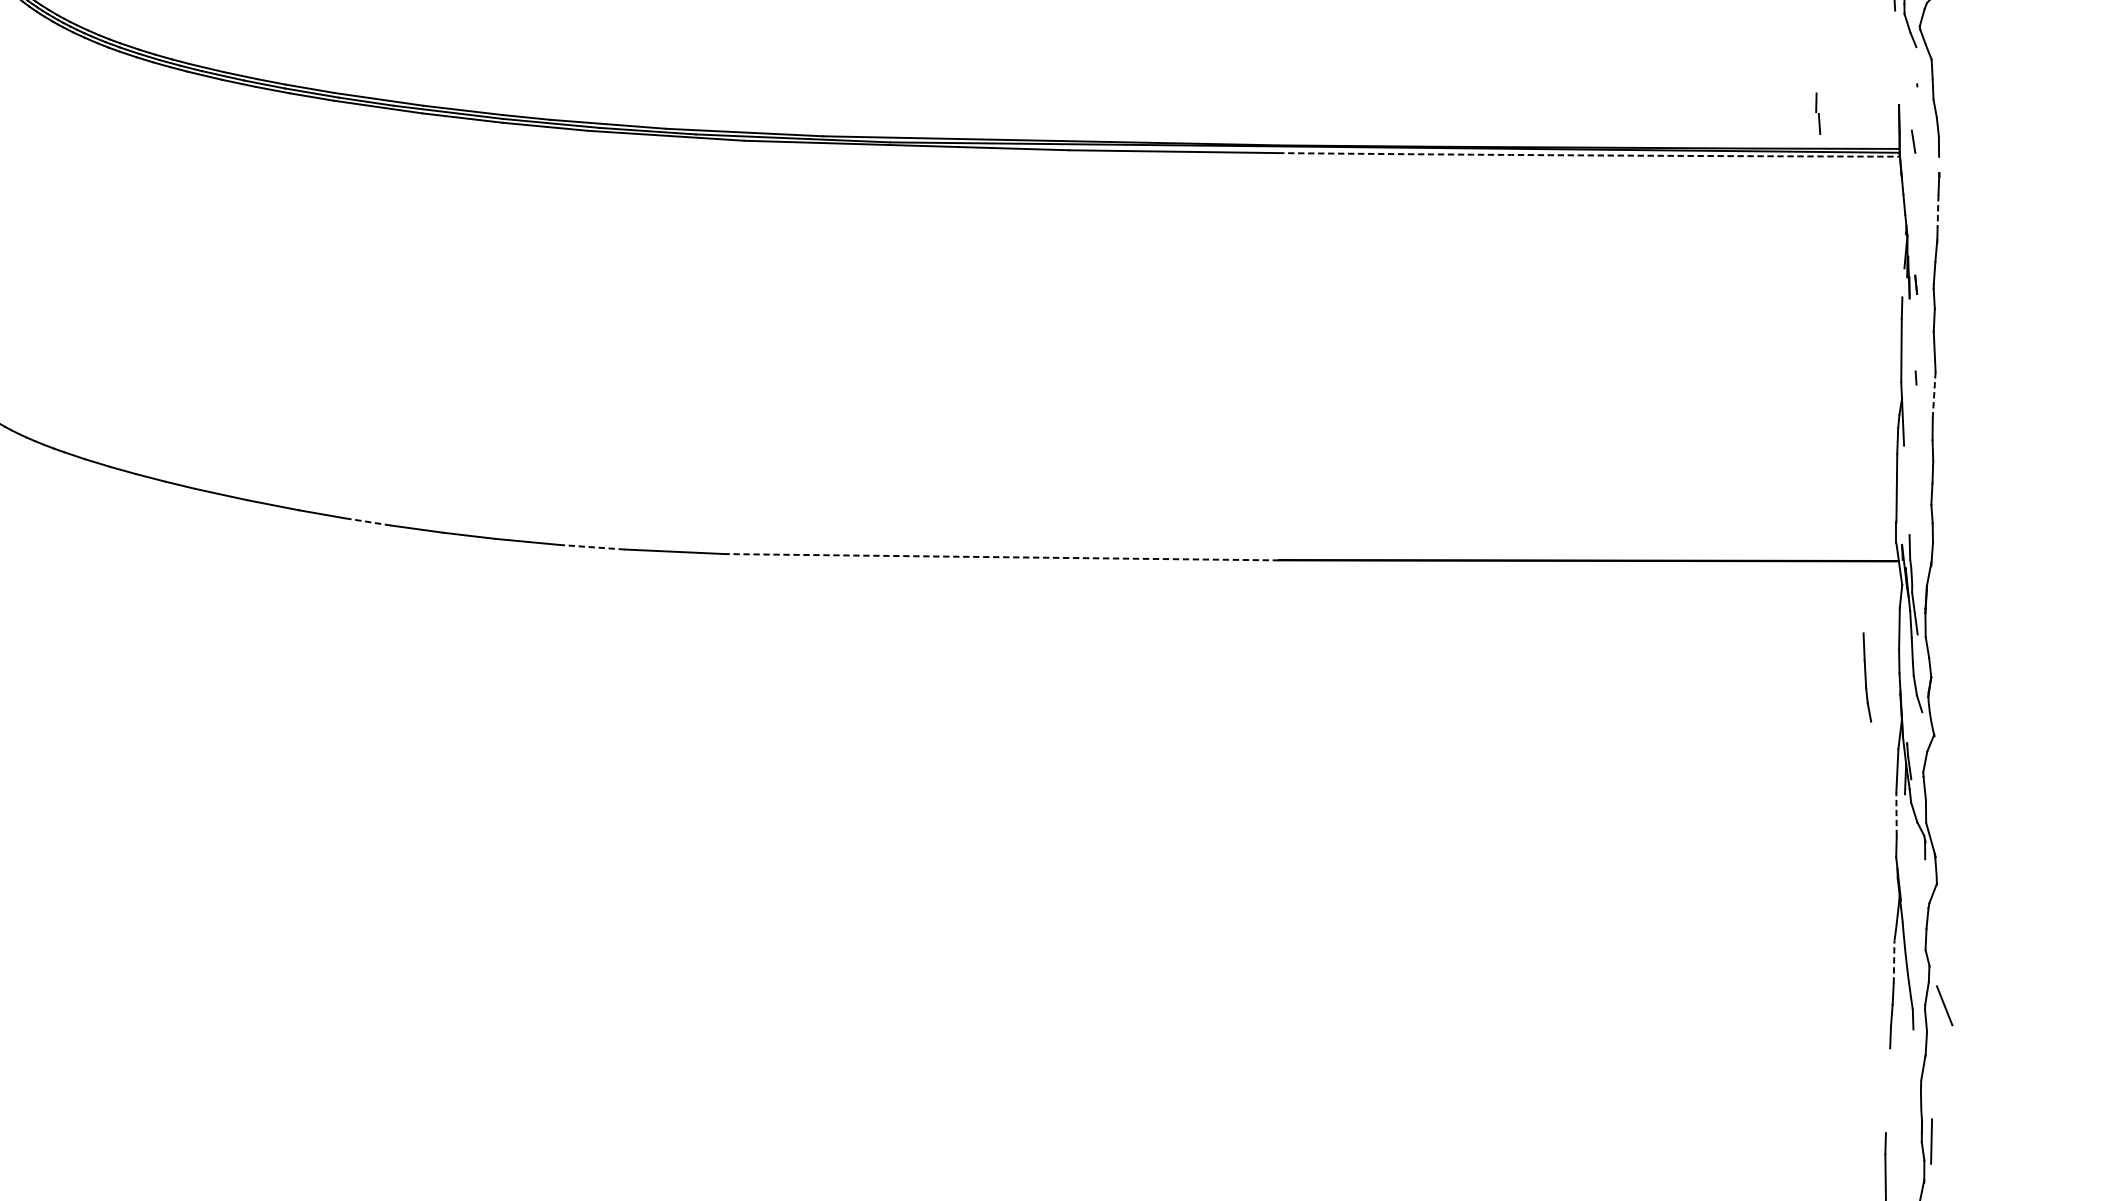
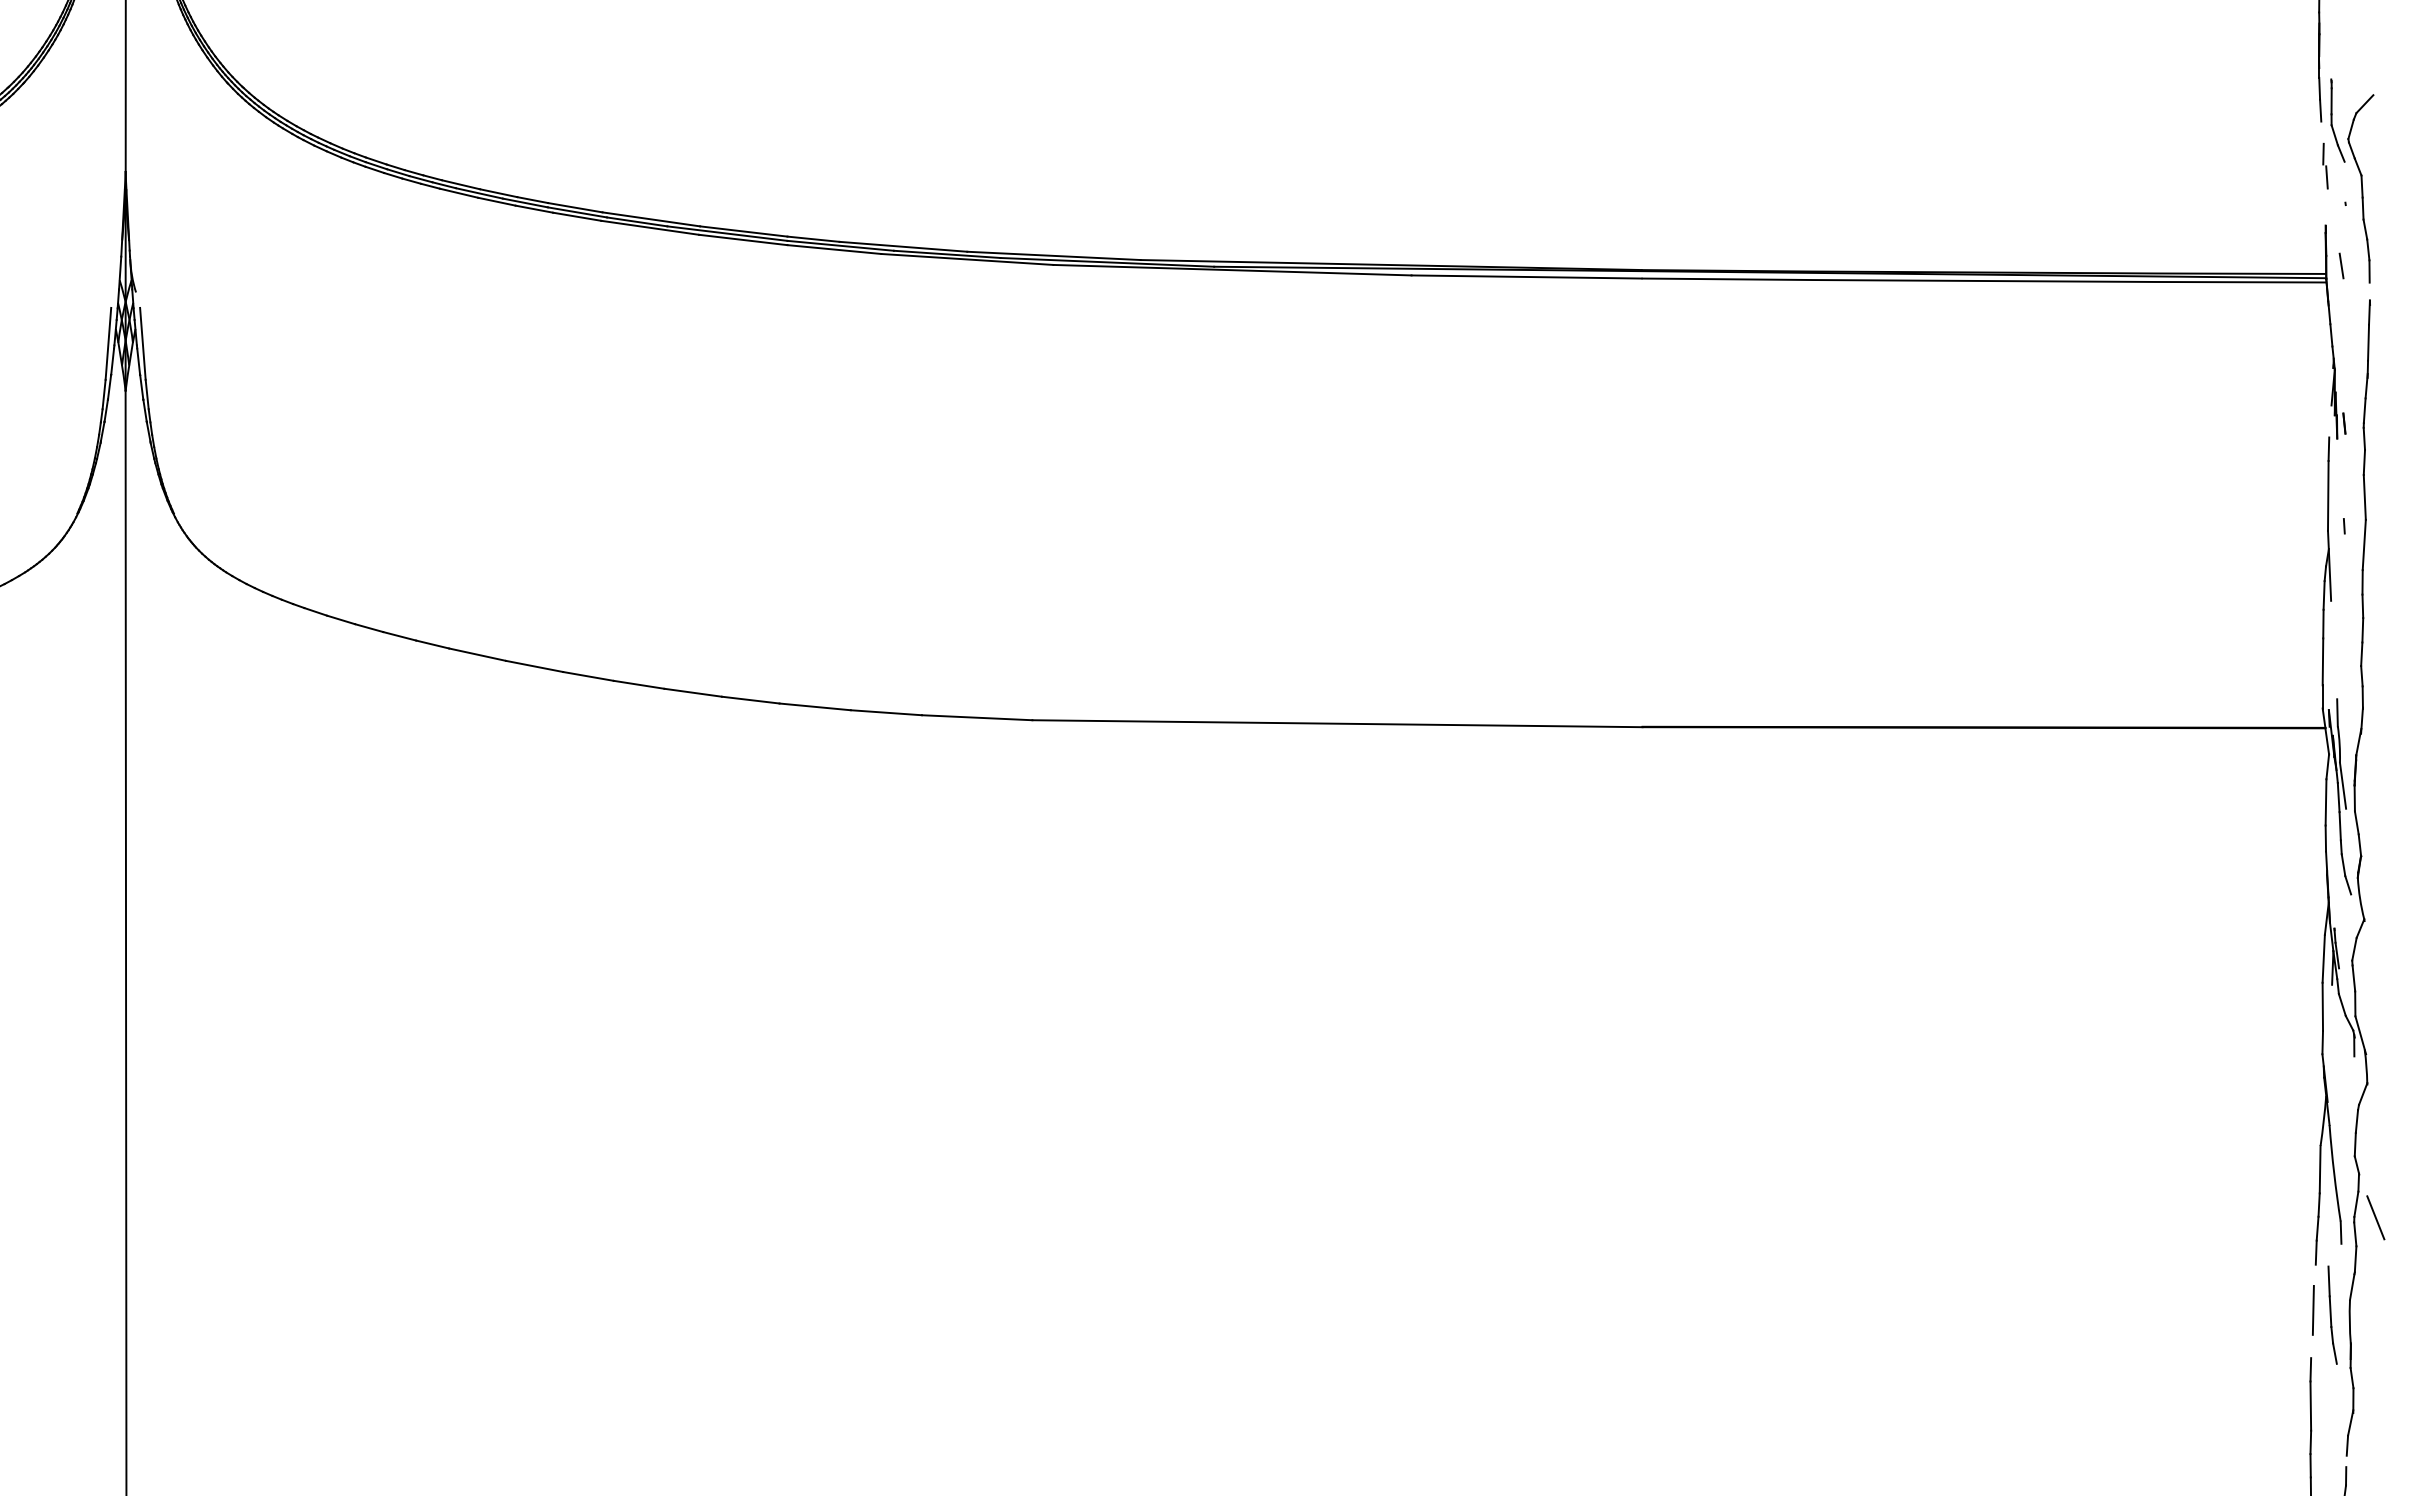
part: (1818, 113) -> (2325, 165), moved
arc: (1589, 155) -> (1984, 281), dashed -> solid
line: (1938, 212) -> (2368, 343), dashed -> solid
line: (1934, 395) -> (2364, 545), dashed -> solid
line: (368, 521) -> (639, 684), dashed -> solid
line: (592, 547) -> (886, 712), dashed -> solid
line: (1001, 557) -> (1336, 723), dashed -> solid
part: (1867, 676) -> (2332, 1314), moved
line: (1896, 813) -> (2322, 1006), dashed -> solid
line: (1894, 961) -> (2320, 1169), dashed -> solid
line: (1931, 1141) -> (2313, 1310), moved

